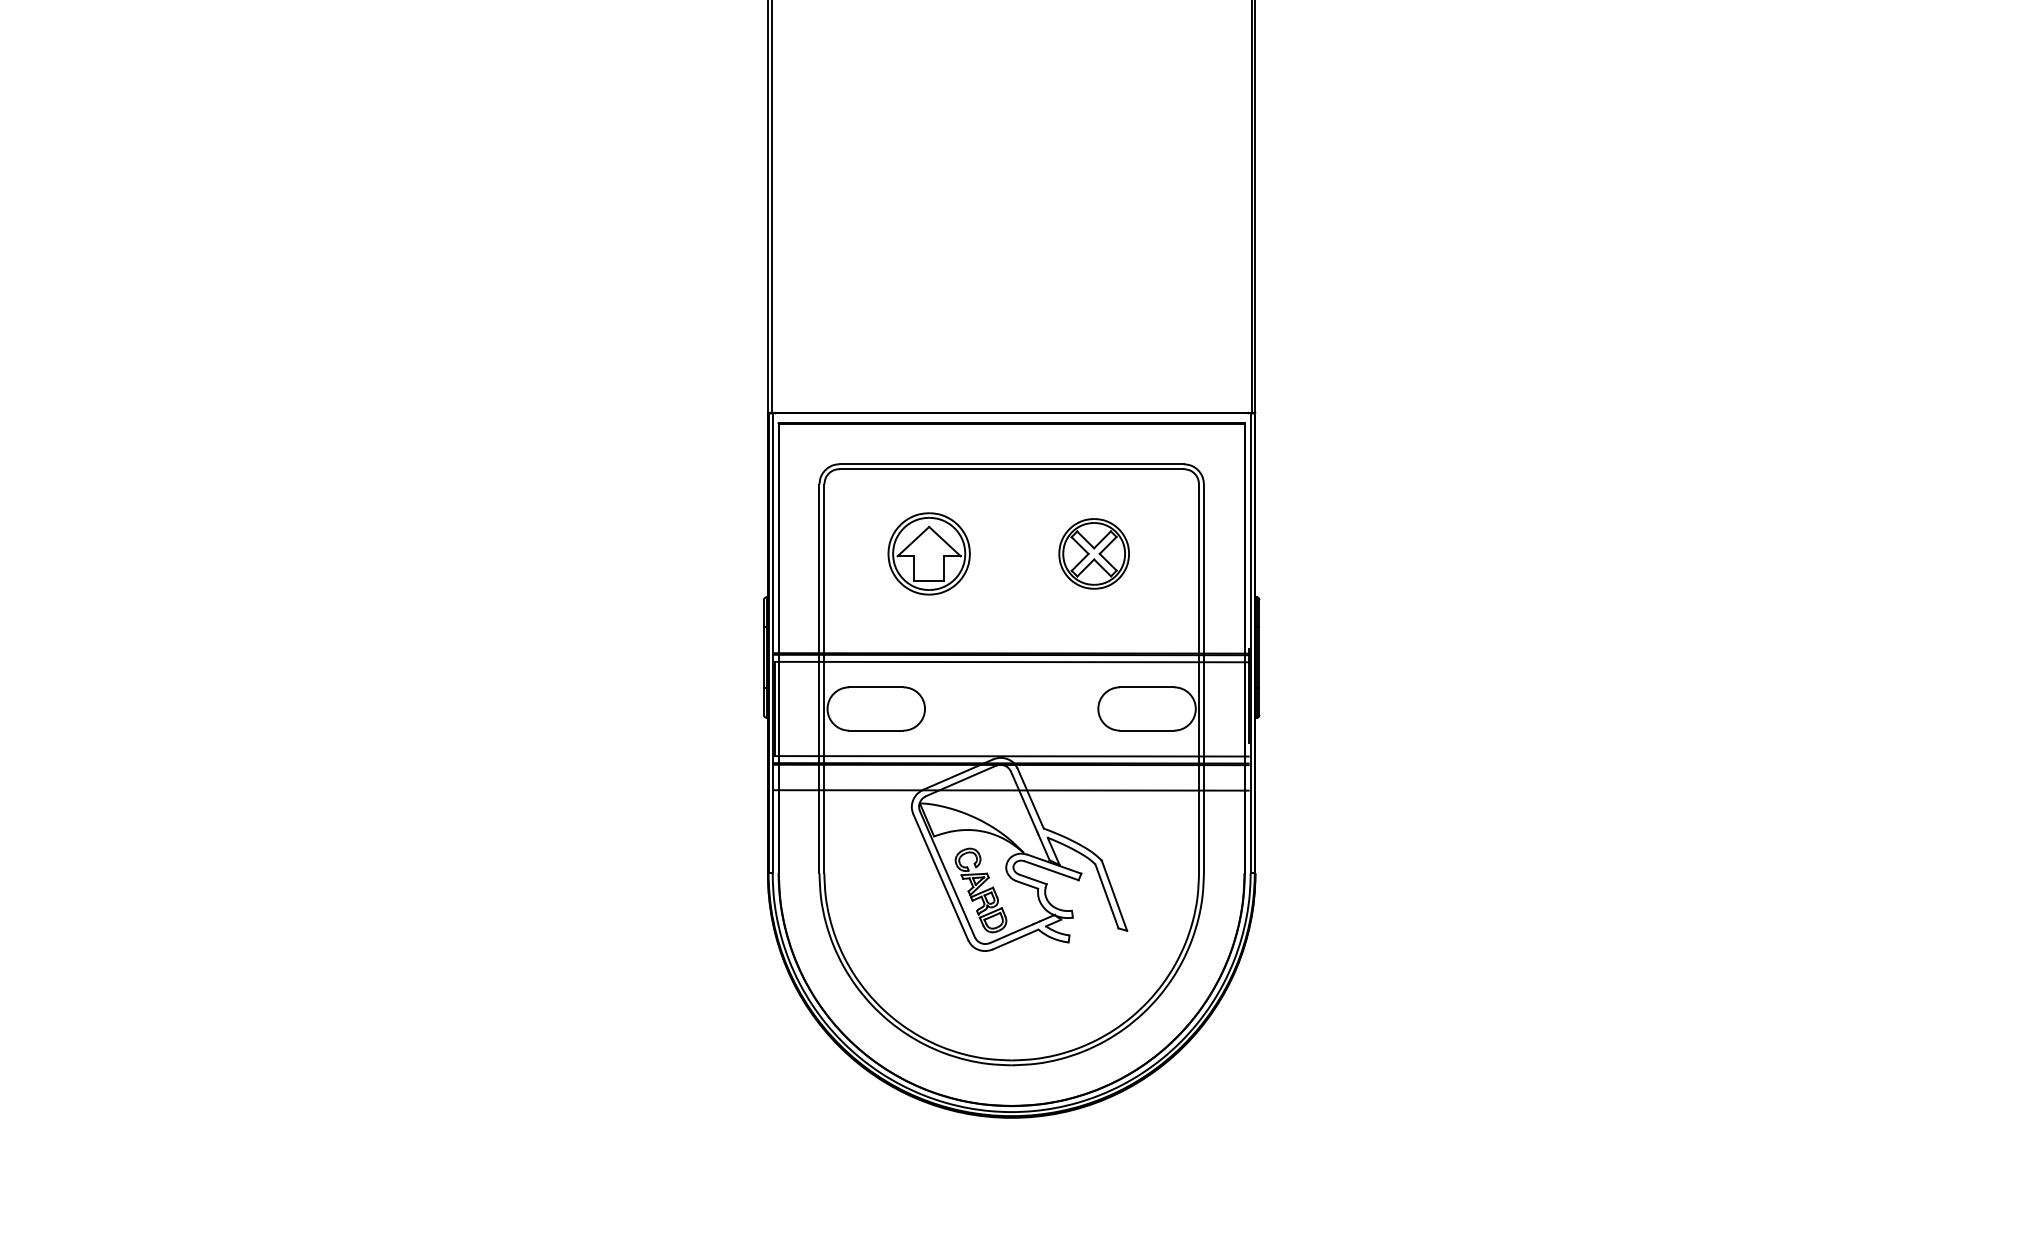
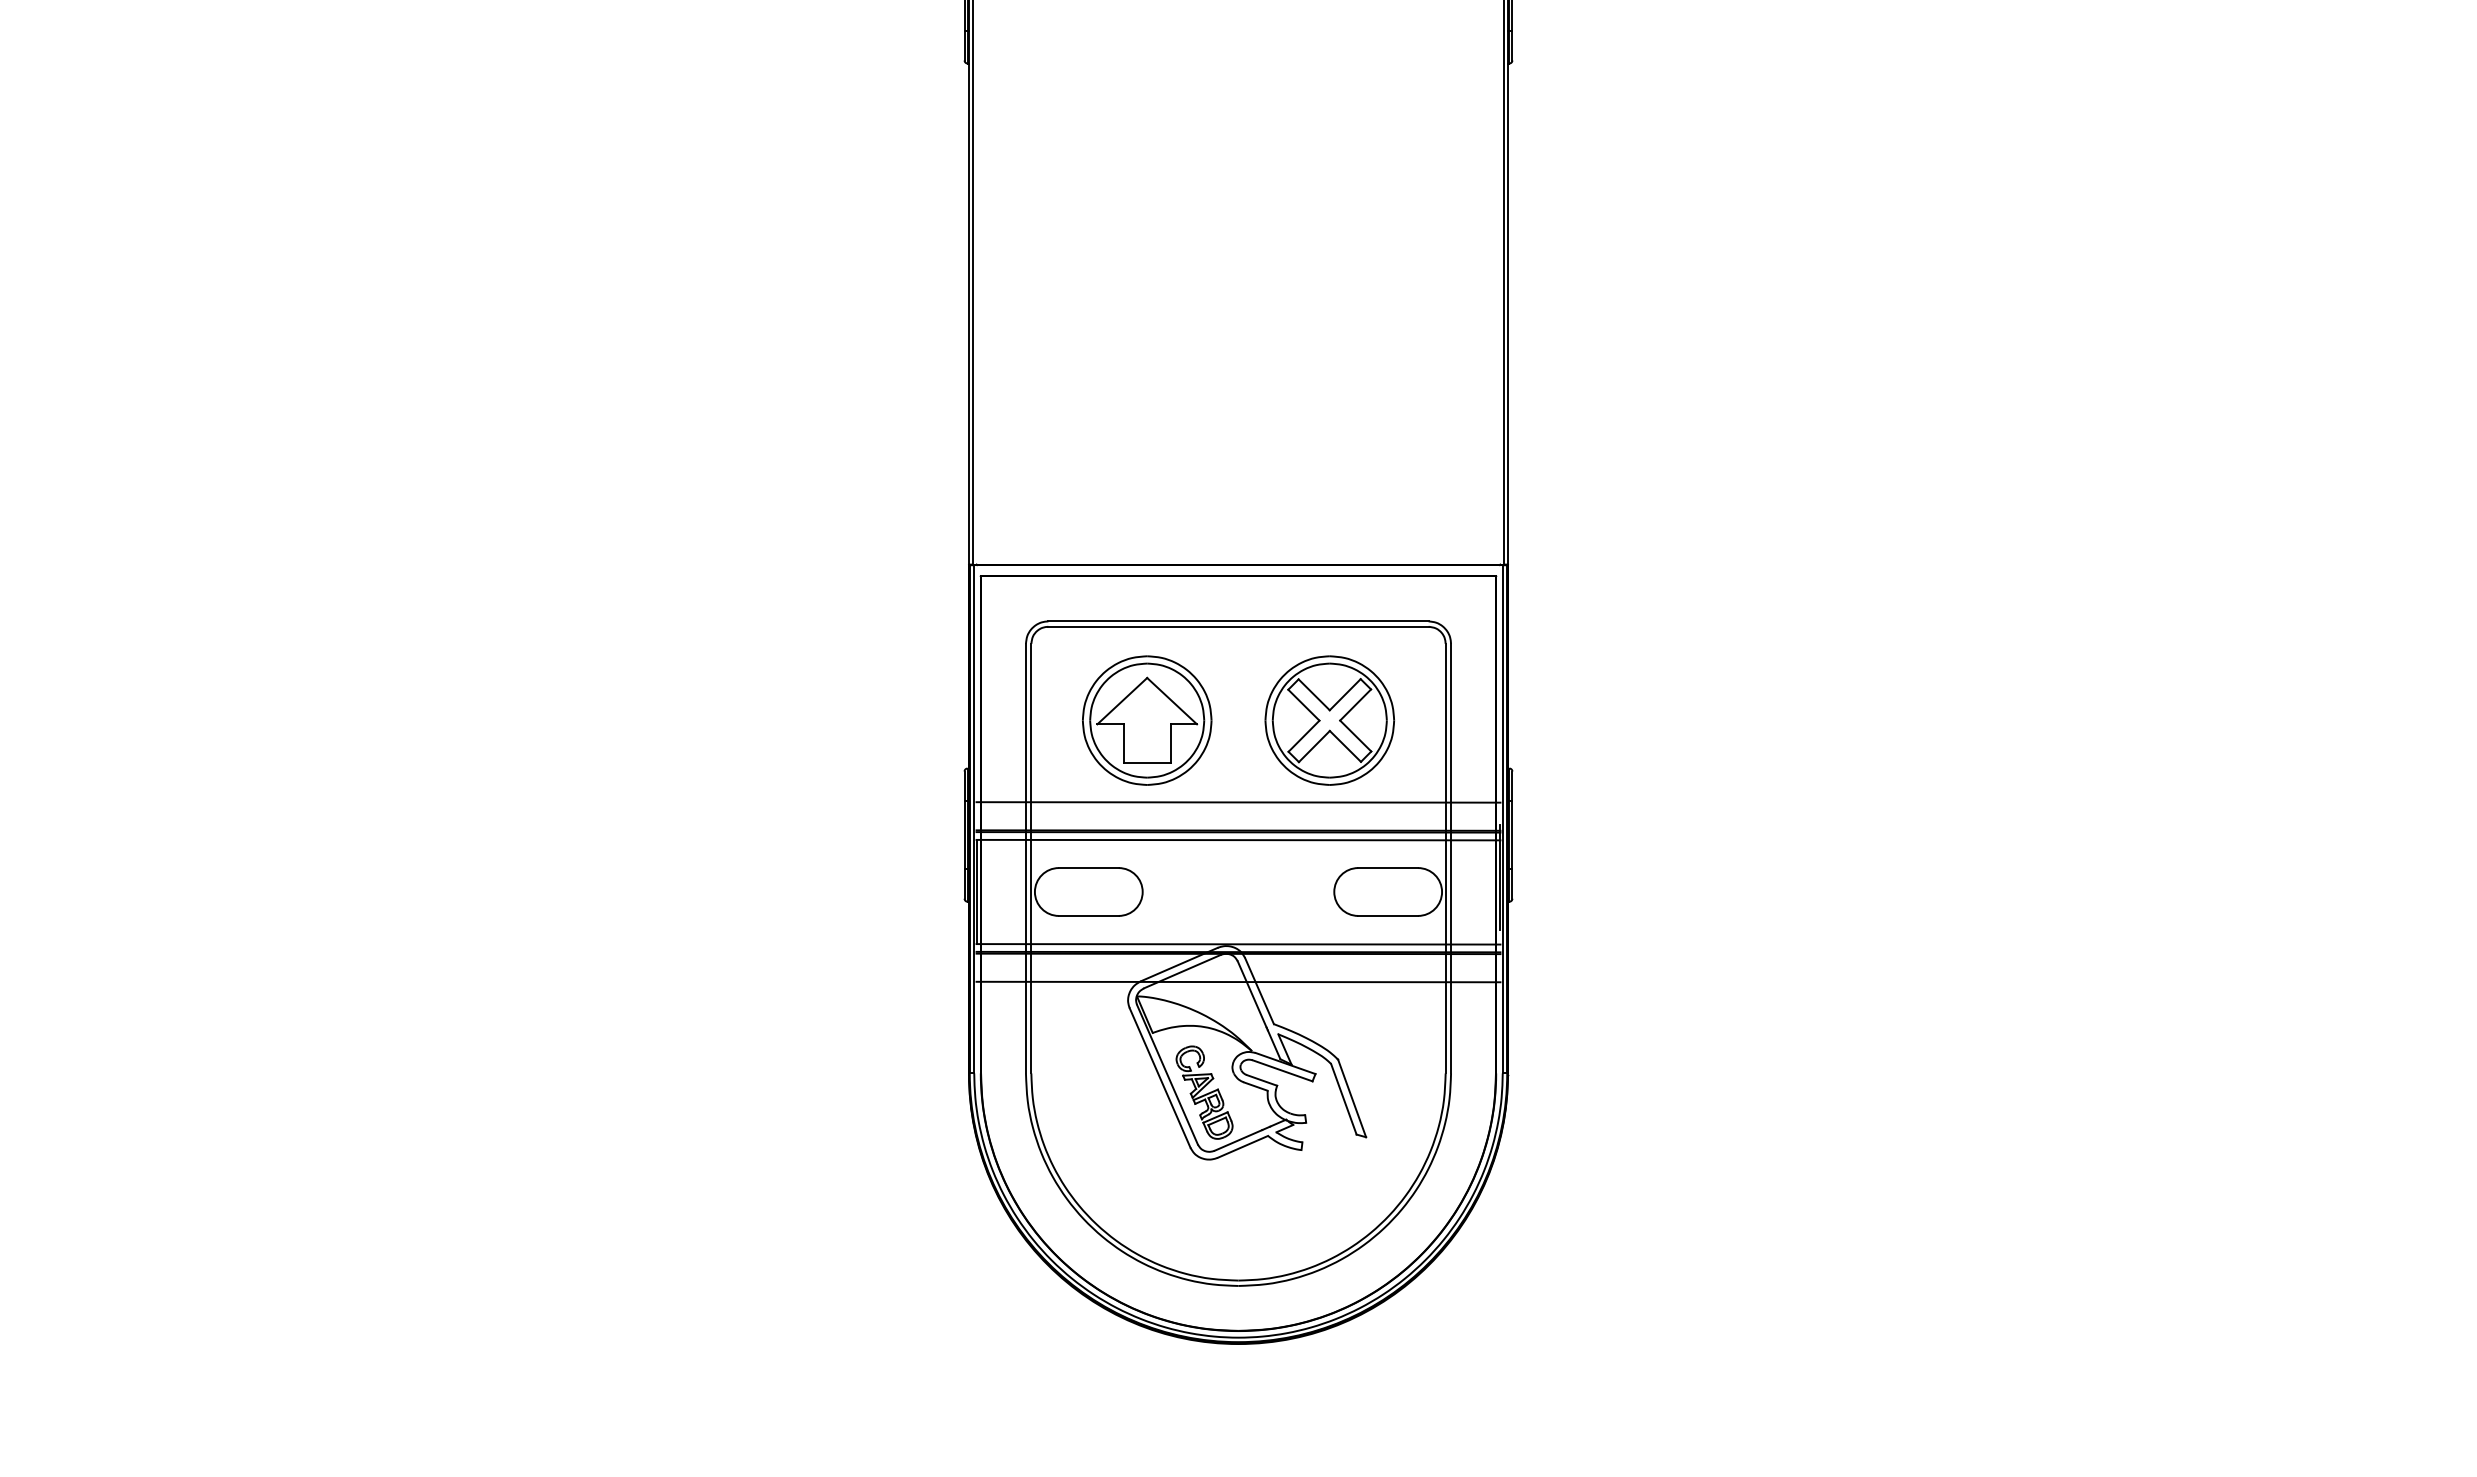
part: (929, 553) -> (1147, 720), size x1.43
part: (1094, 553) -> (1329, 720), size x1.67
line: (1011, 628) -> (1238, 802), added

